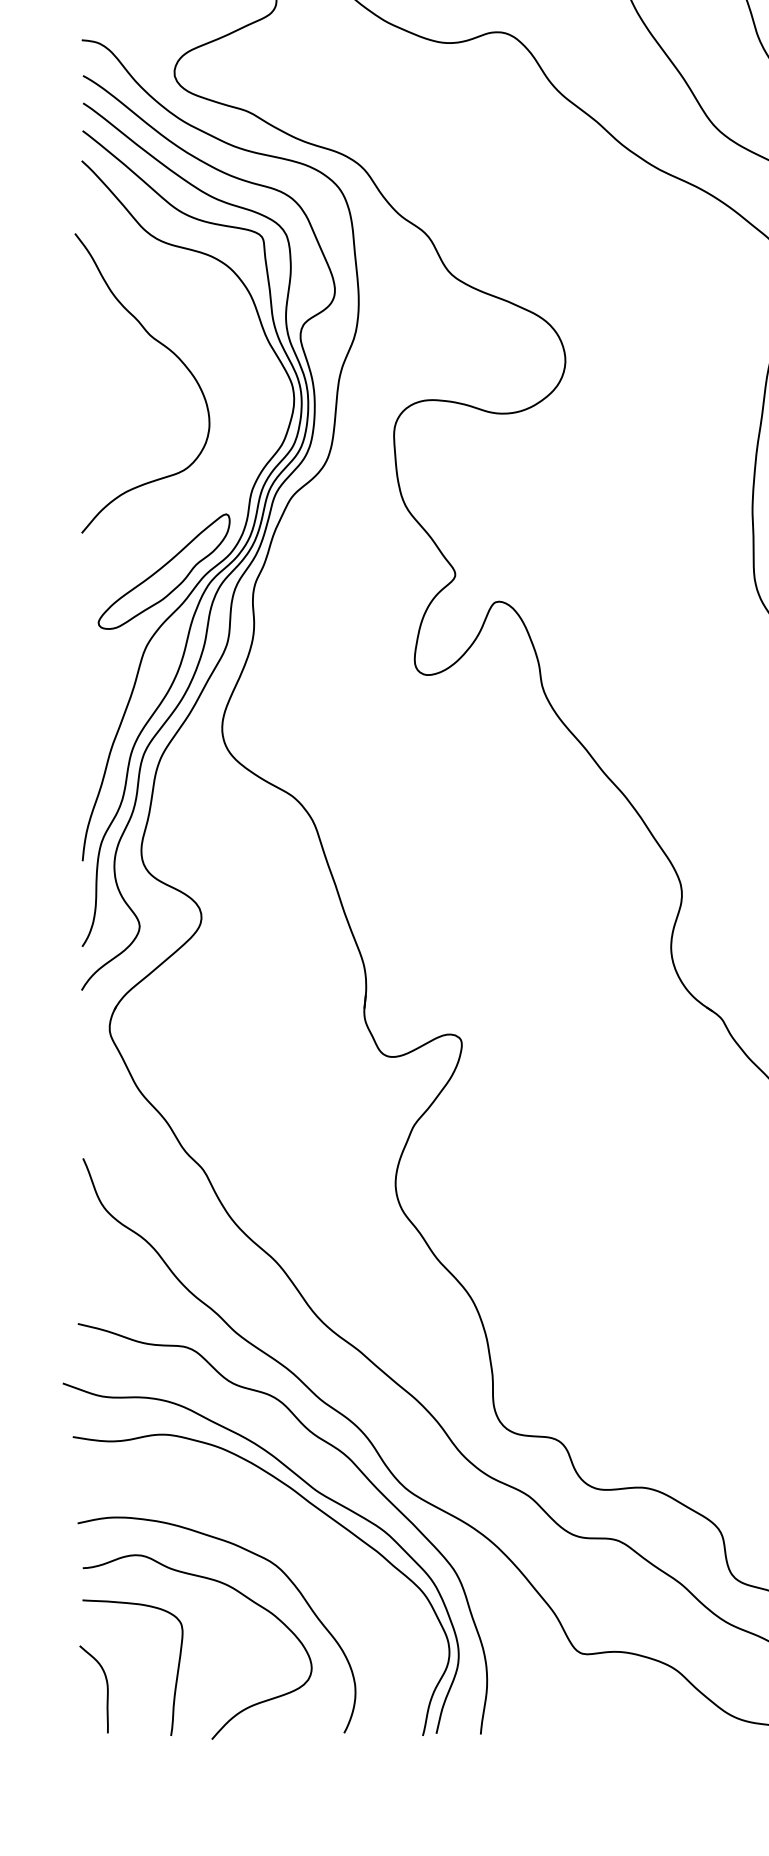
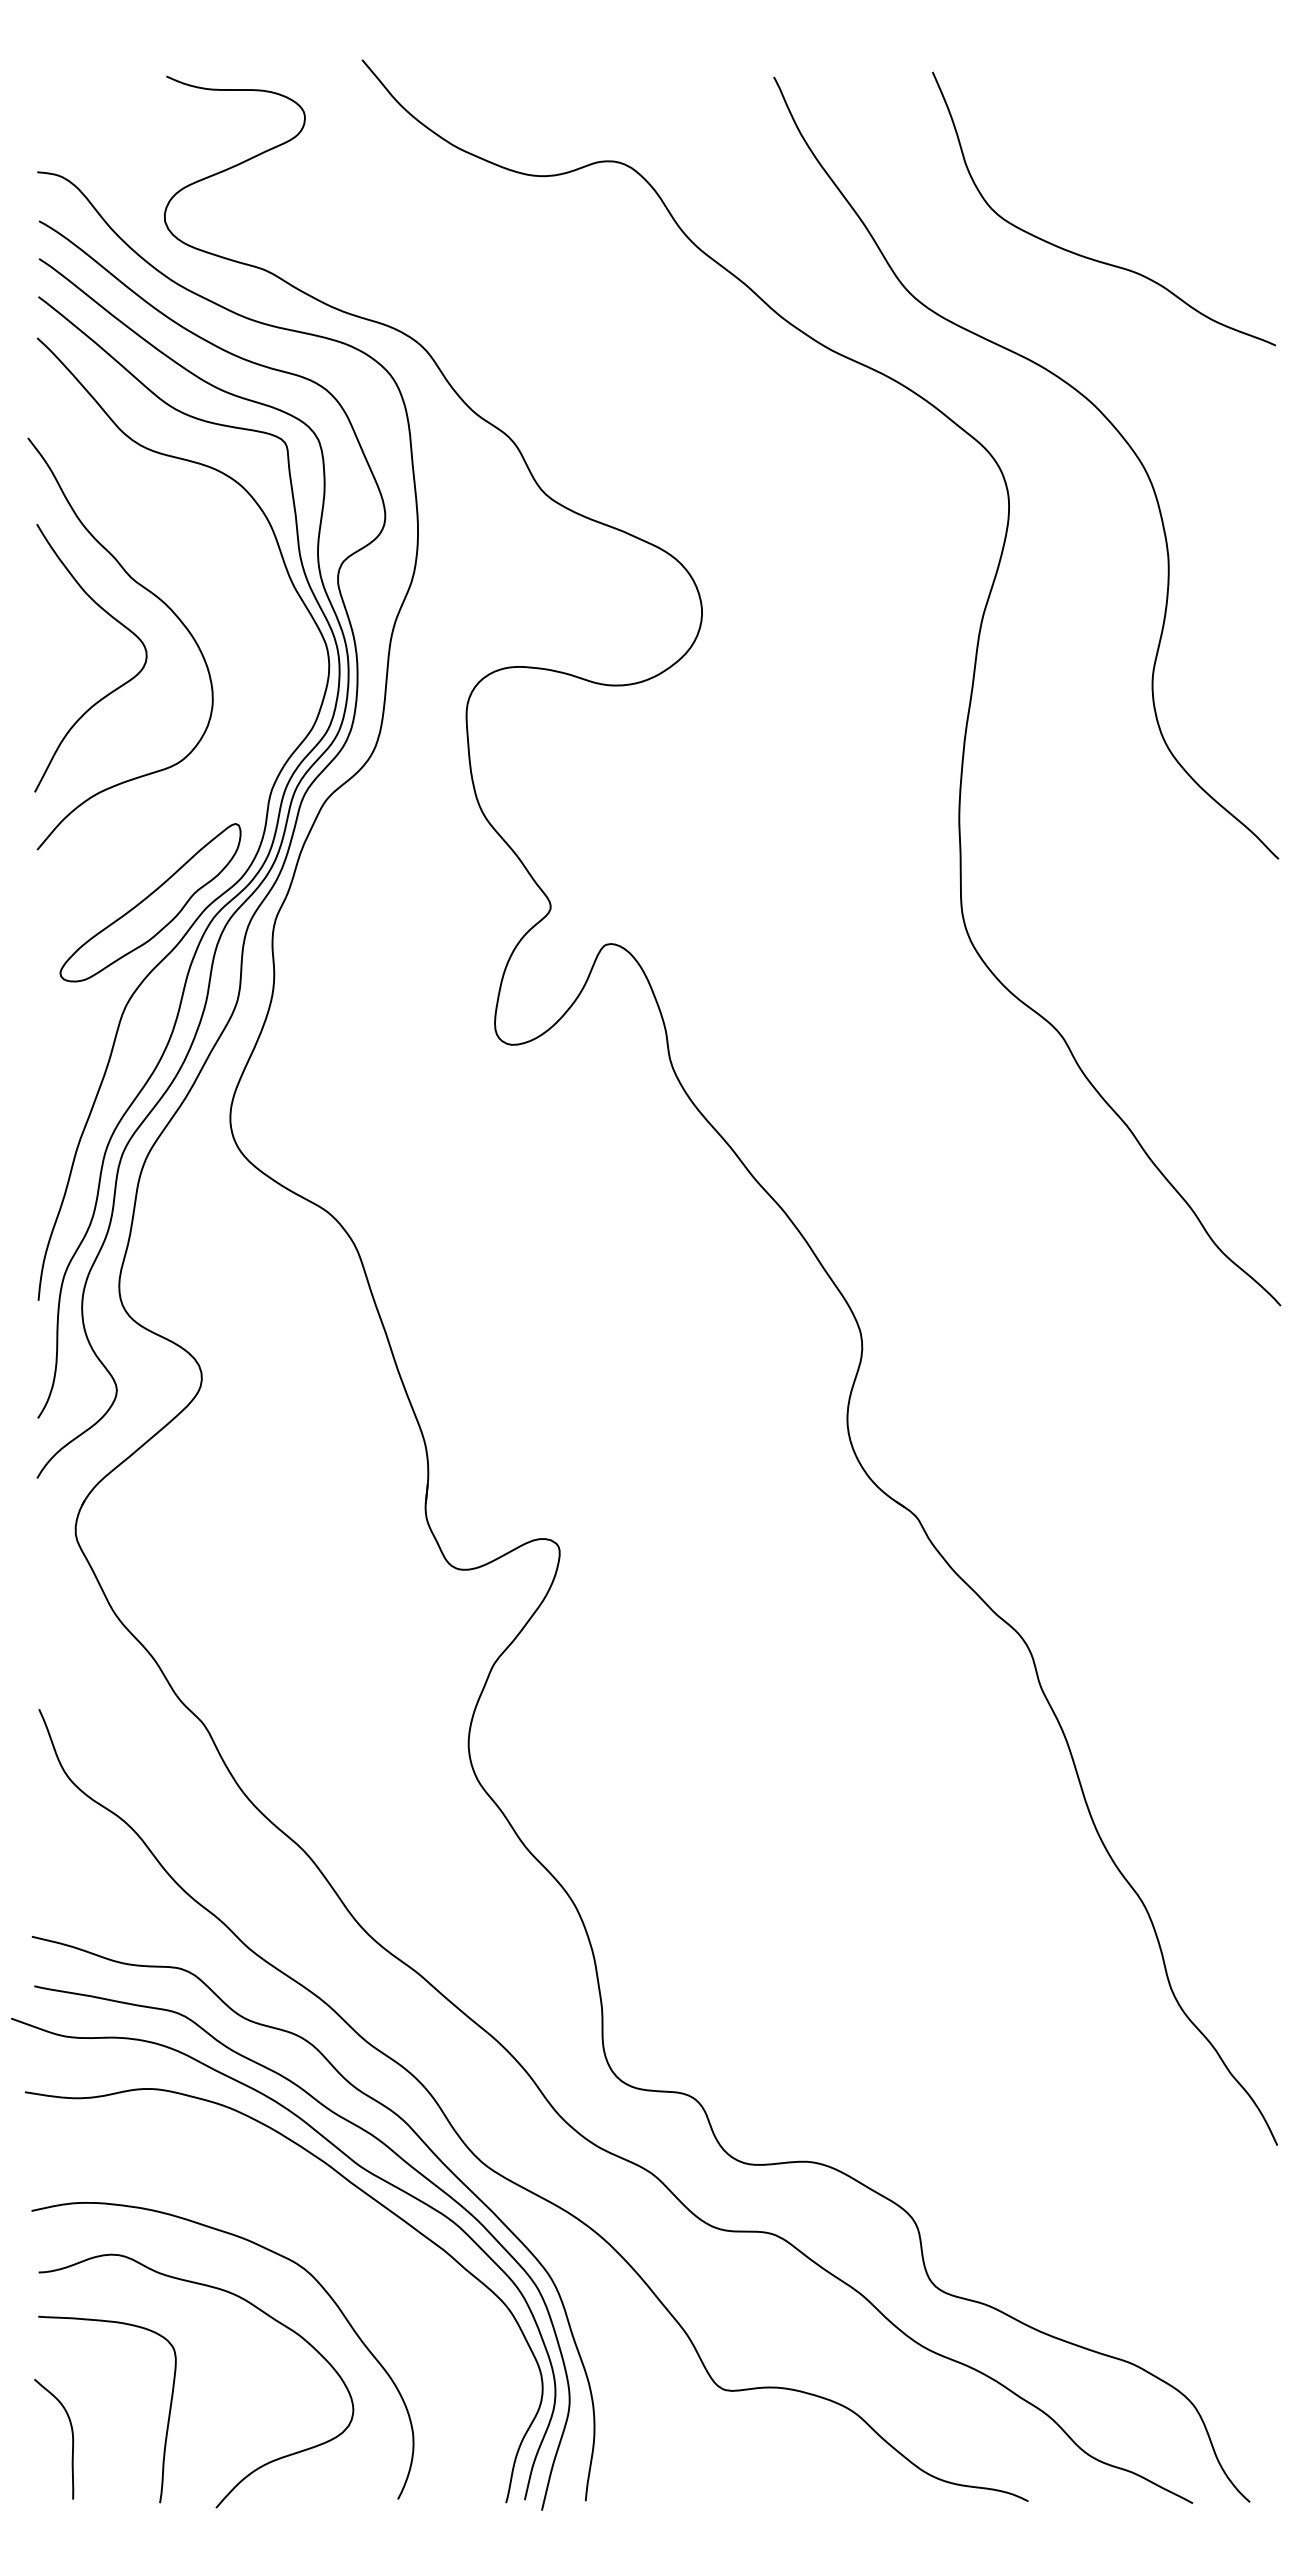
curve: (136, 417) -> (112, 690), added
curve: (332, 1474) -> (381, 2143), added

